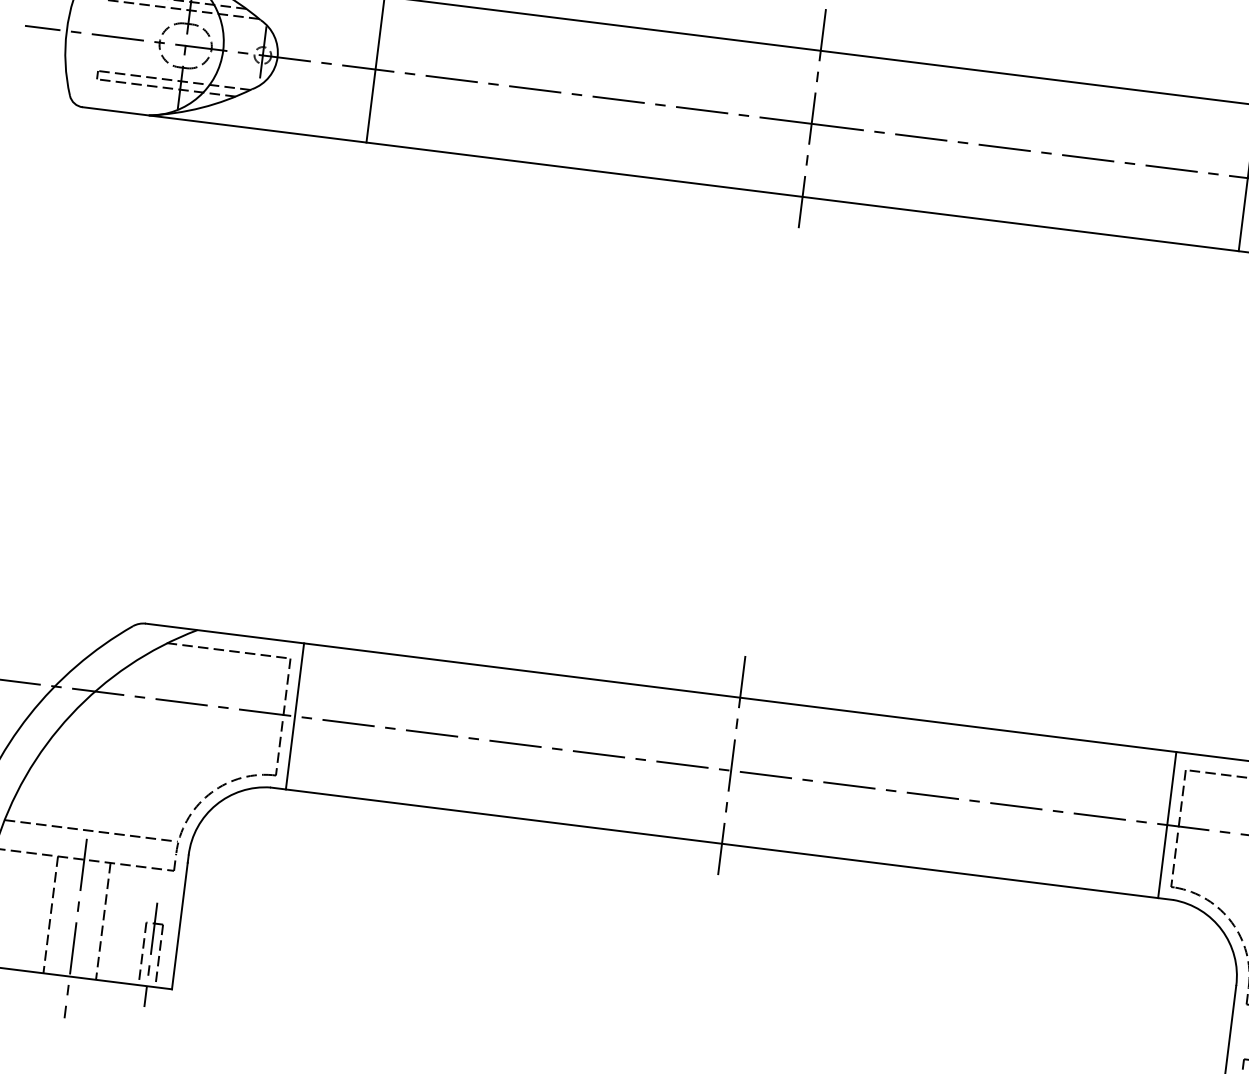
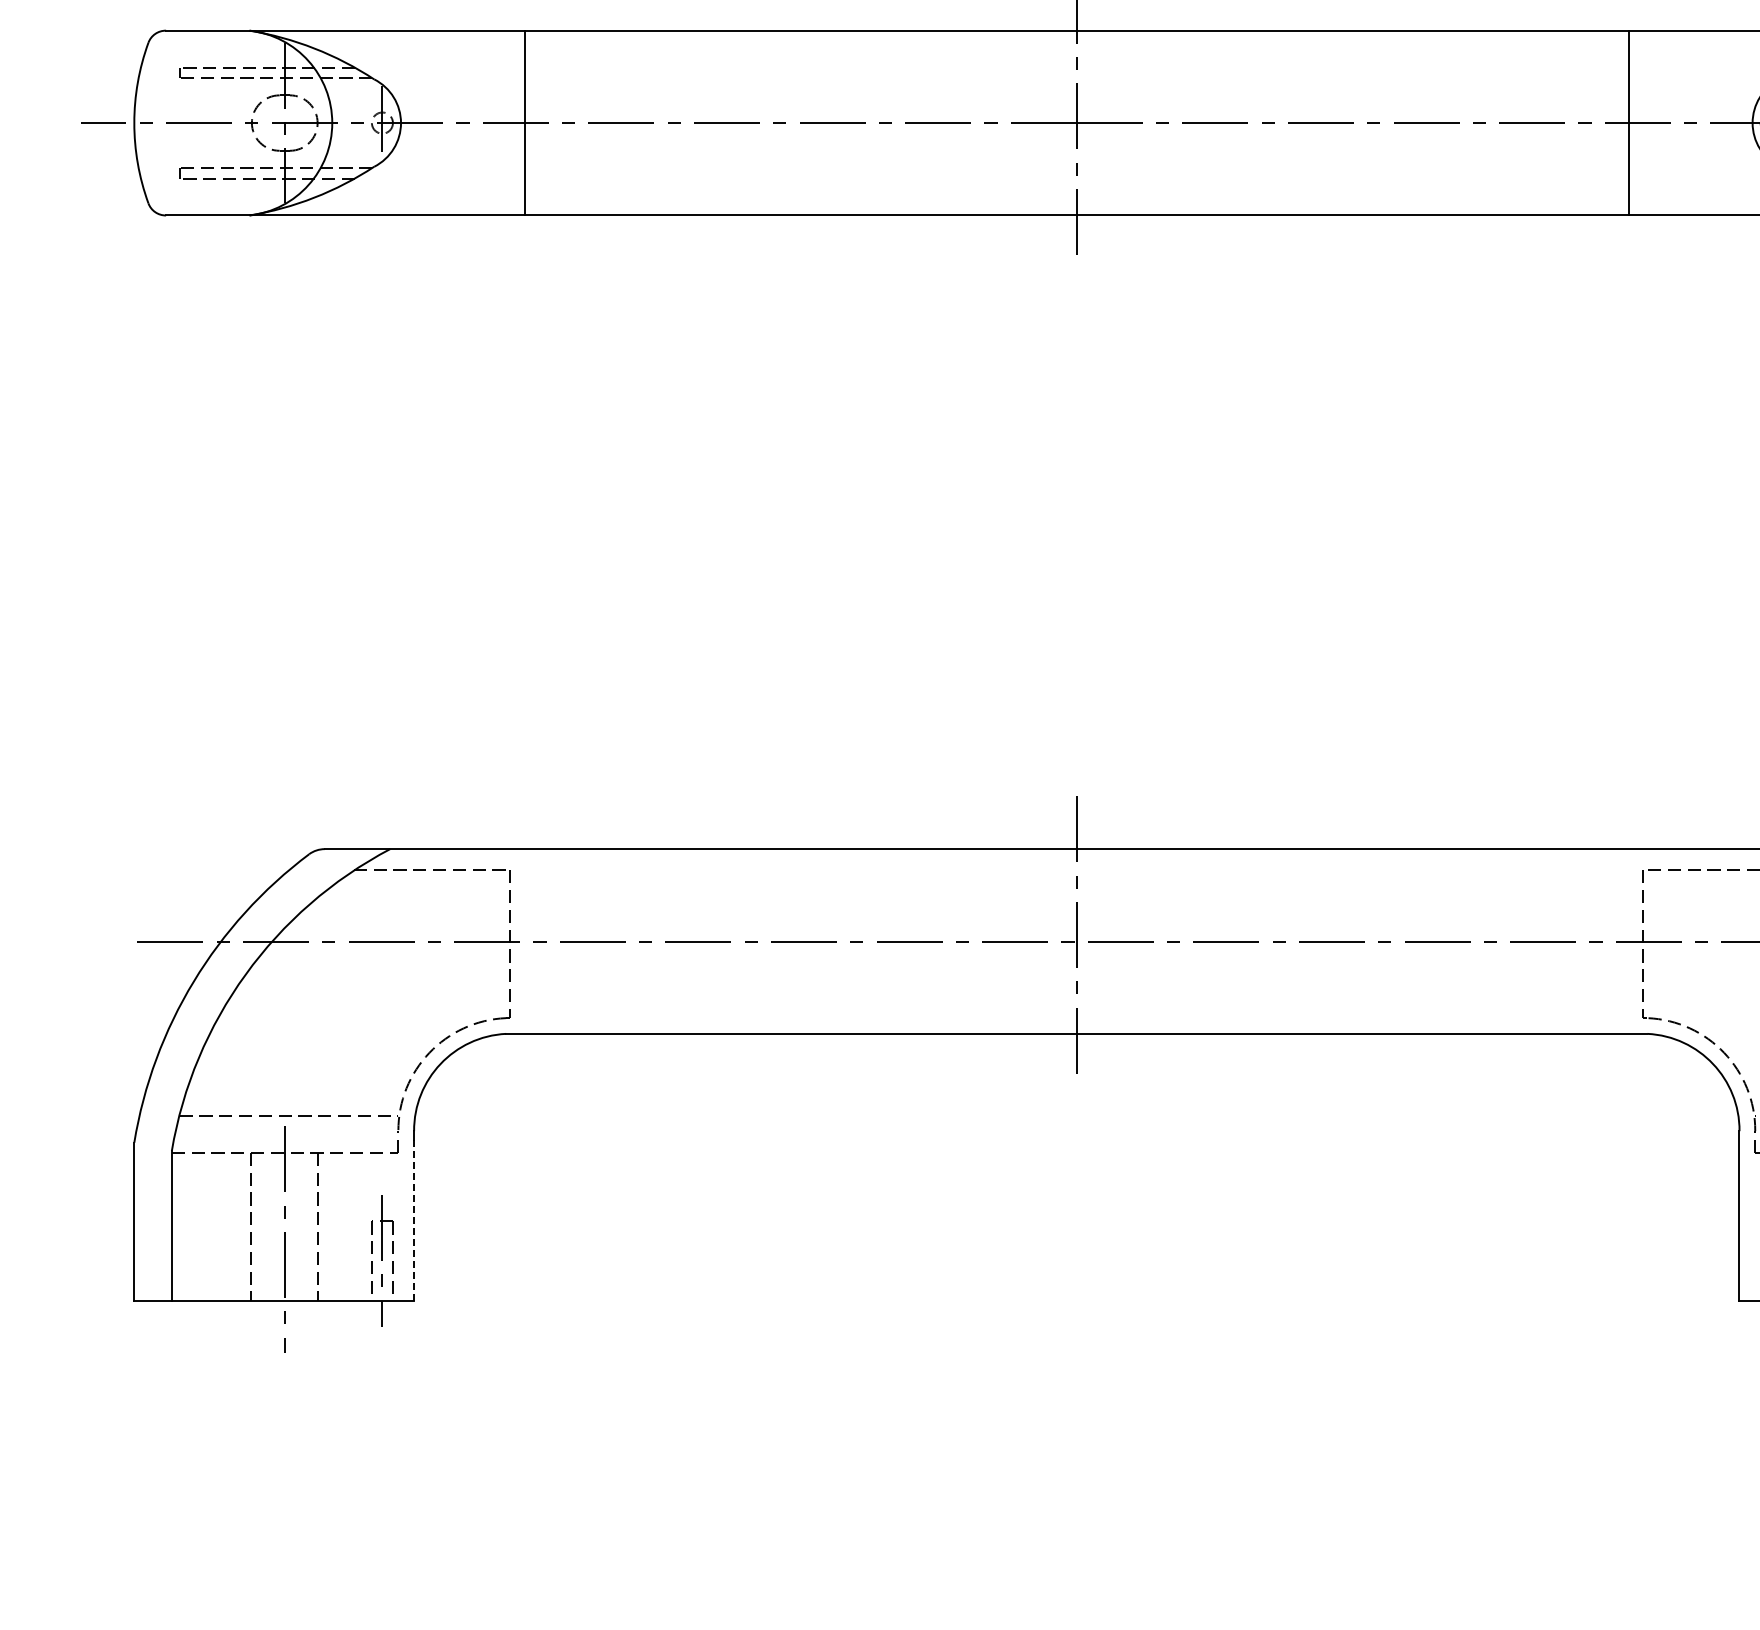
line: (295, 716) -> (525, 941), removed
line: (1167, 825) -> (1628, 941), removed
line: (180, 926) -> (414, 1221), solid -> dashed

